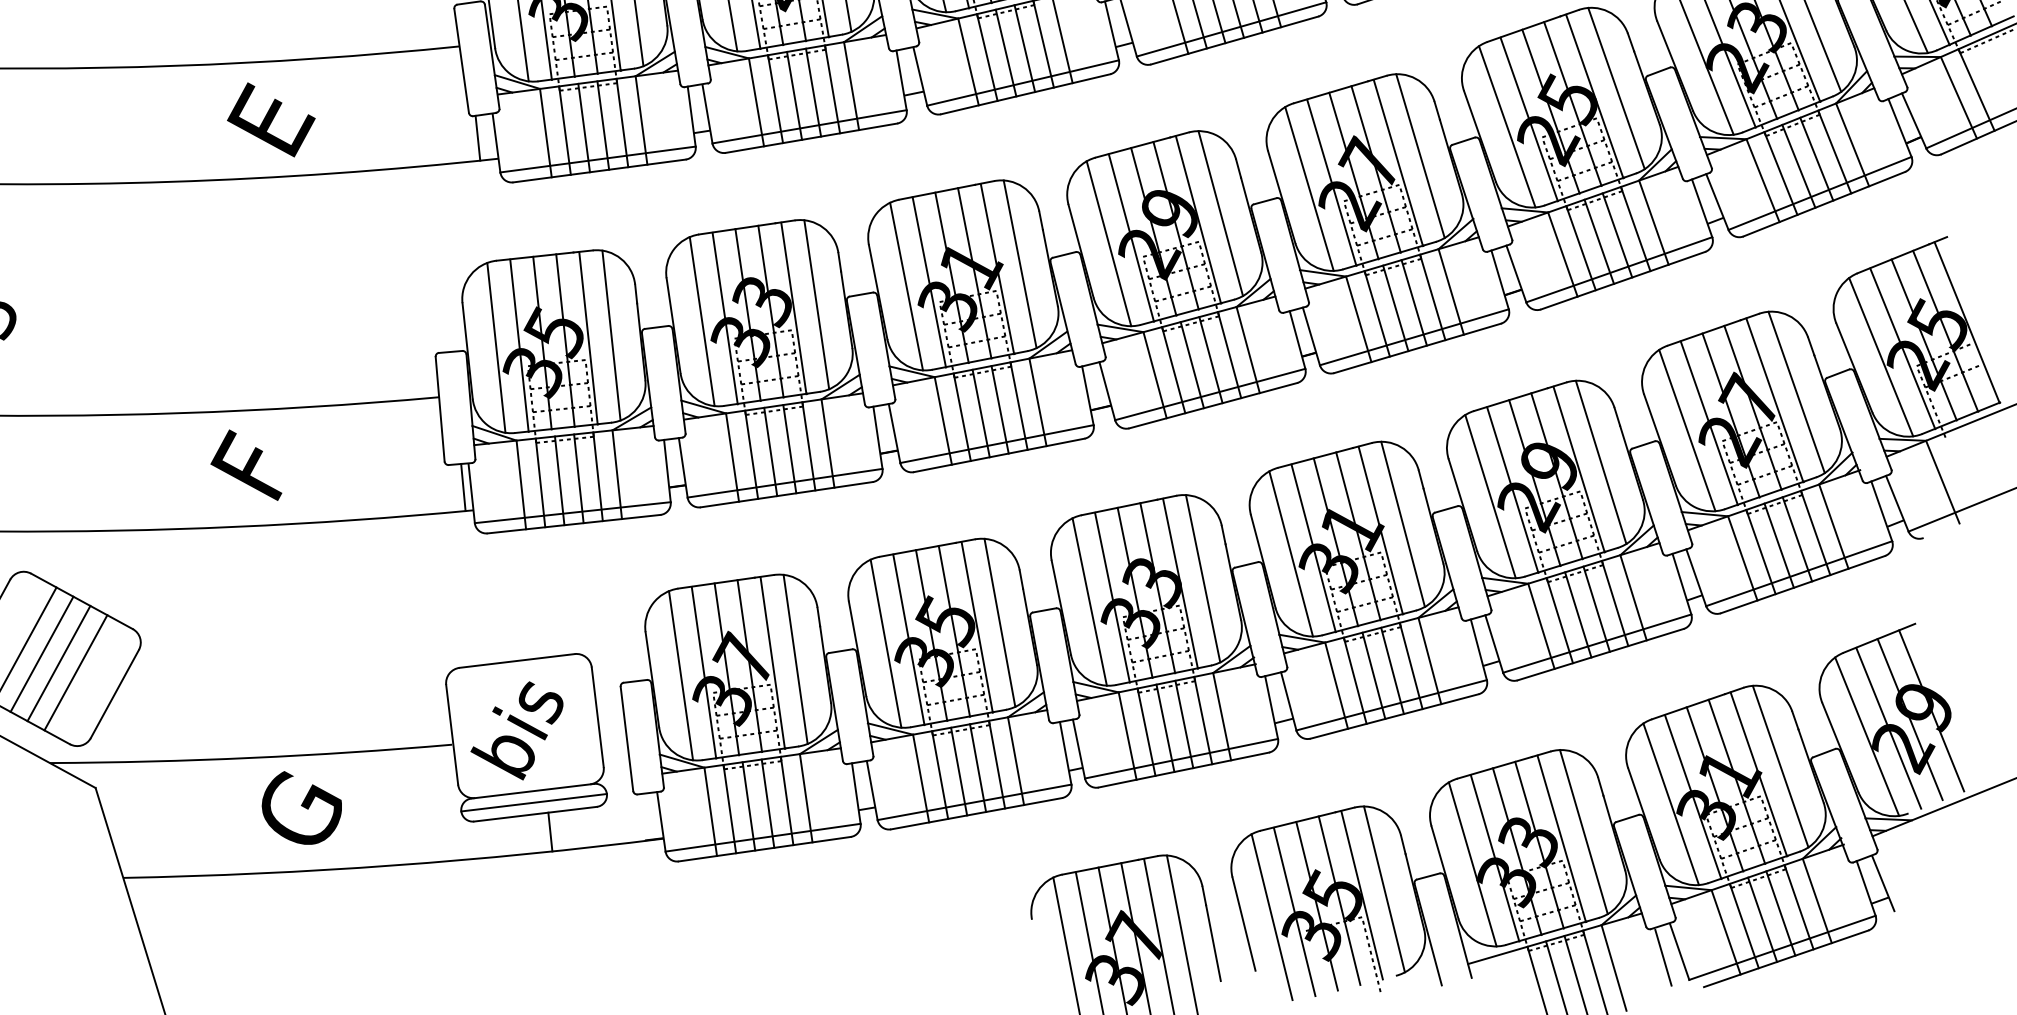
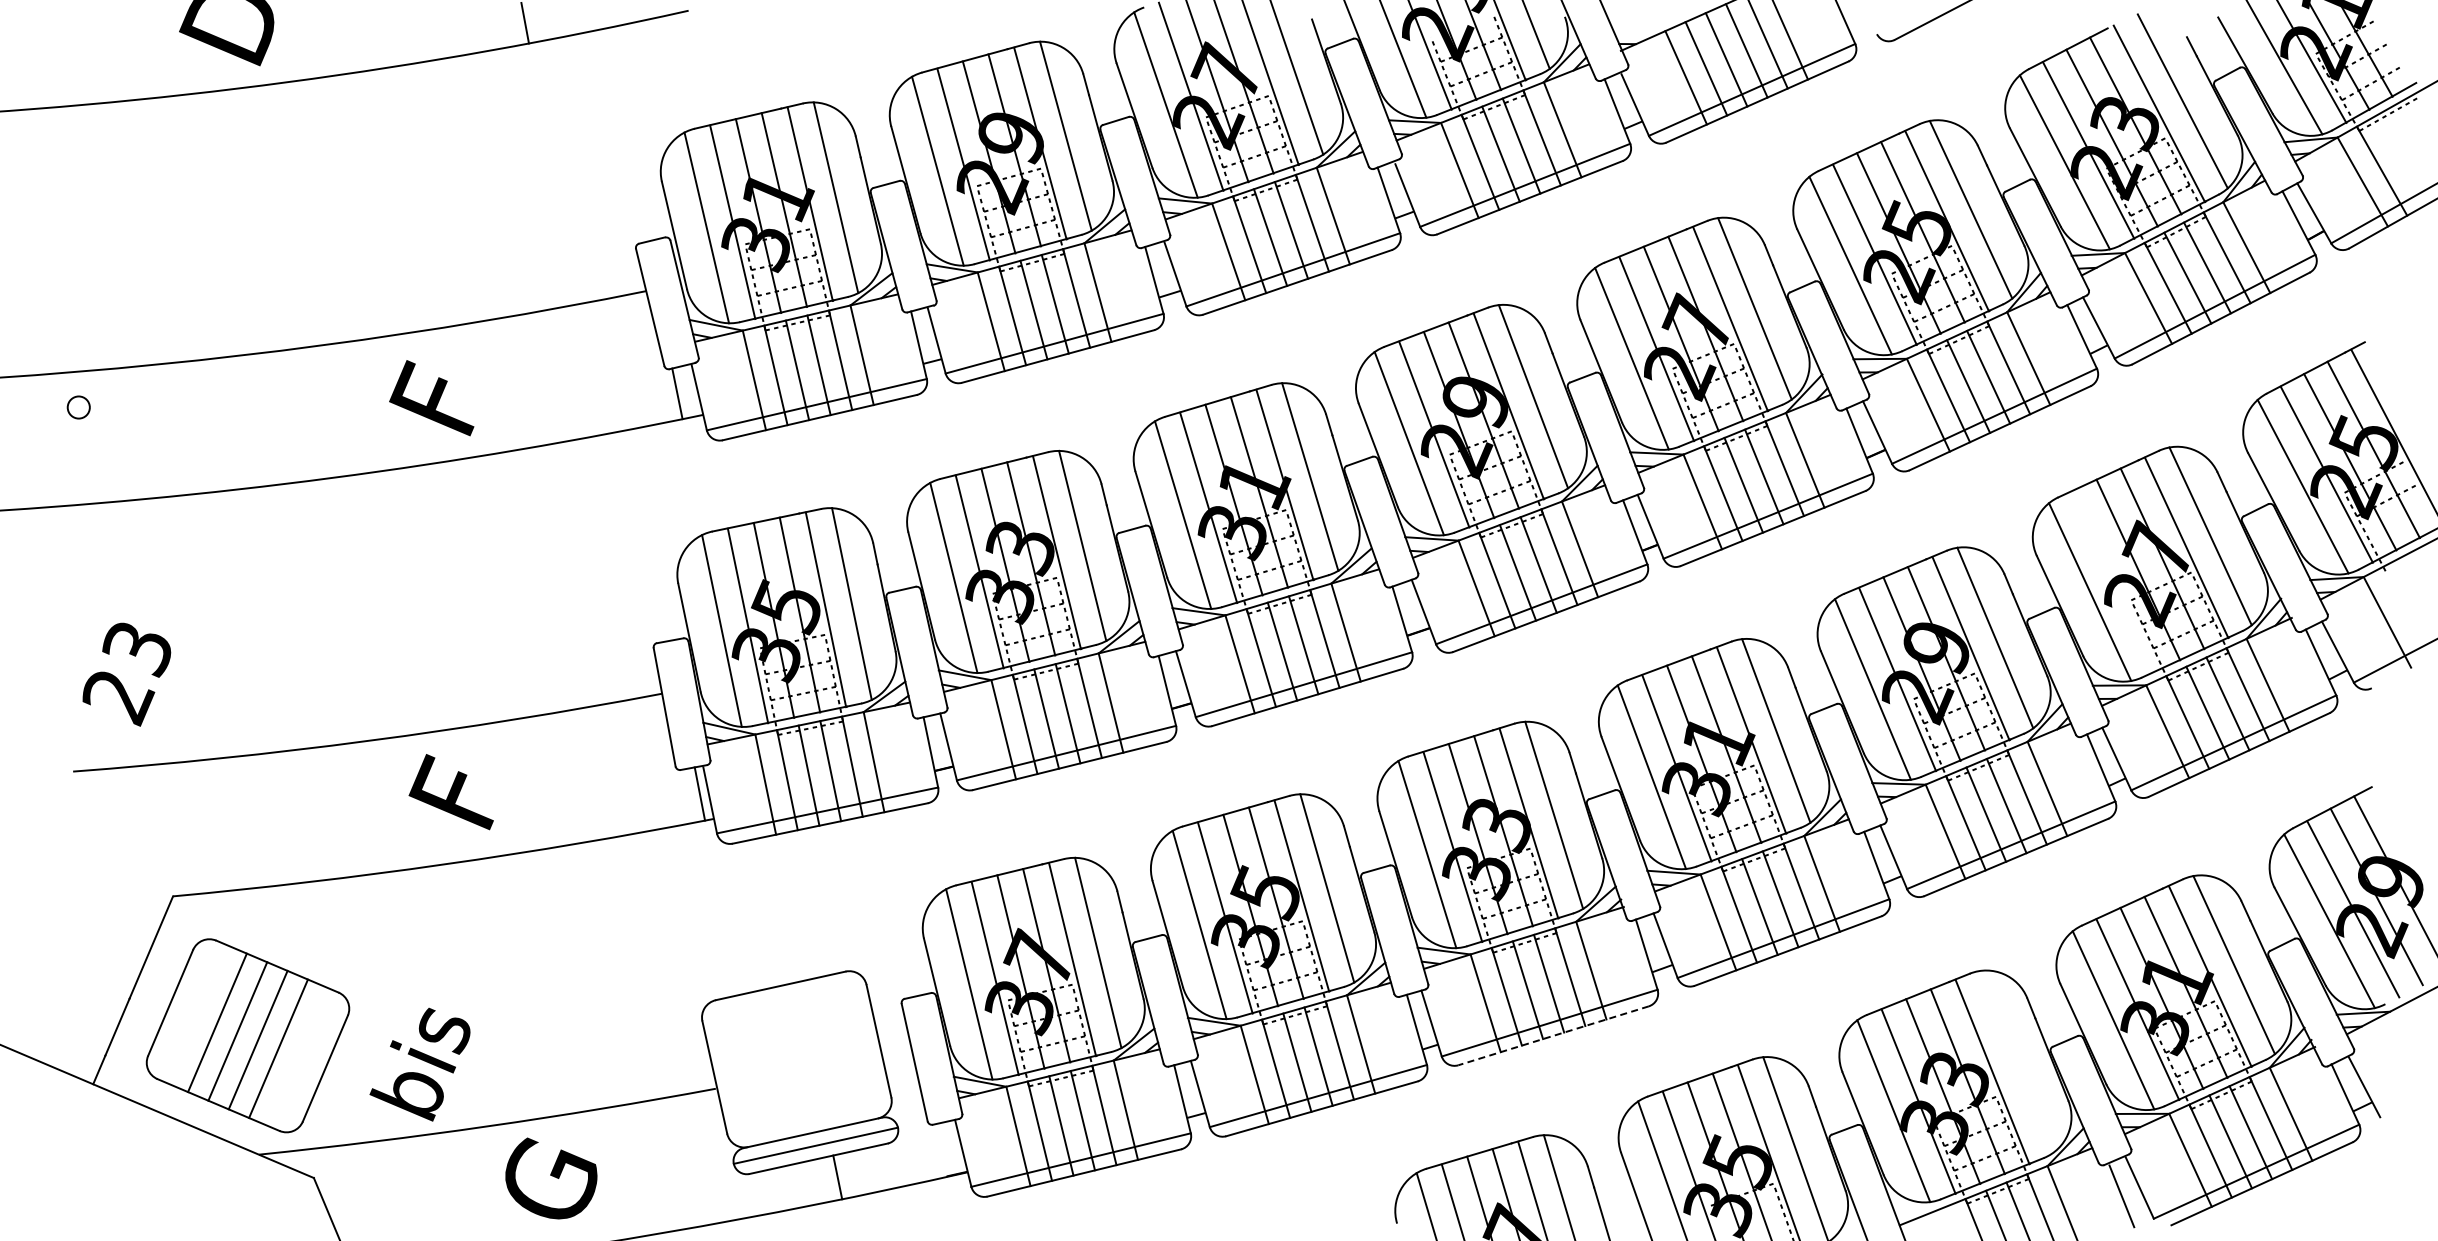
text: (279, 115) -> (448, 390), E -> F
line: (1709, 423) -> (2114, 581), removed
text: (516, 729) -> (419, 1064), moved
line: (1183, 769) -> (1553, 1035), solid -> dashed
line: (1583, 831) -> (2016, 1061), removed

